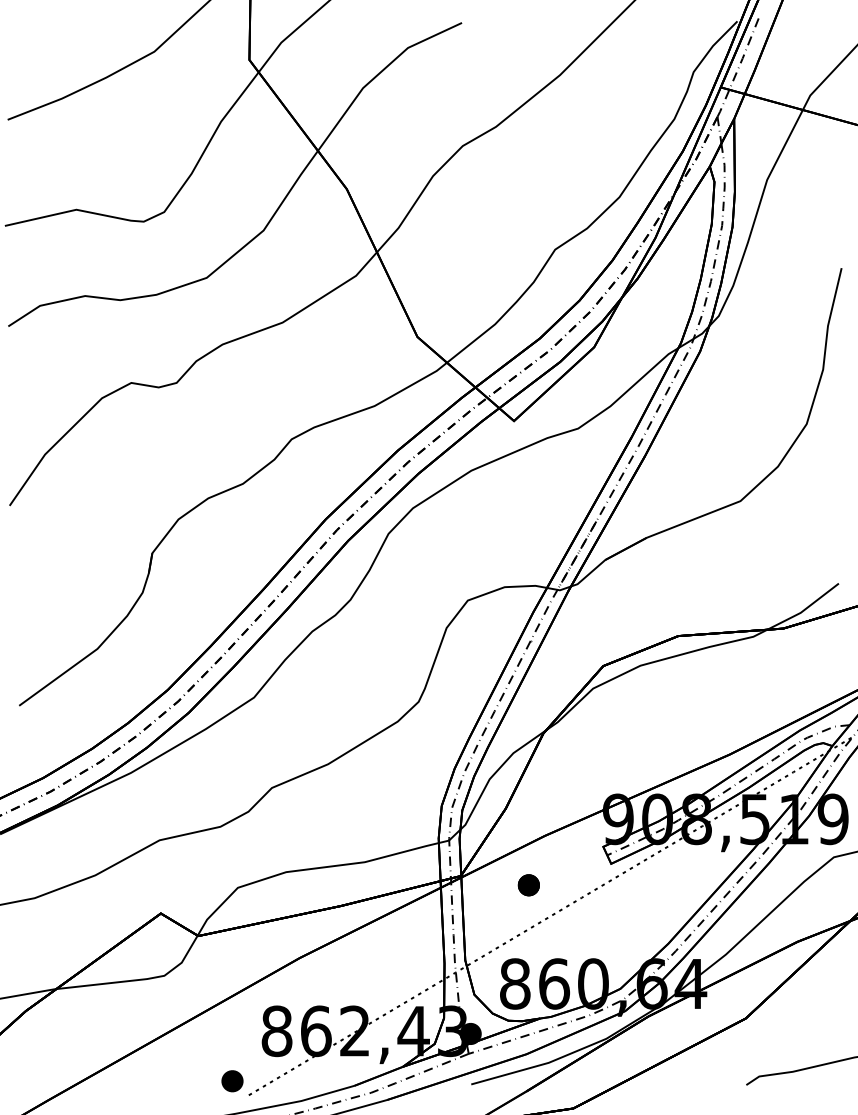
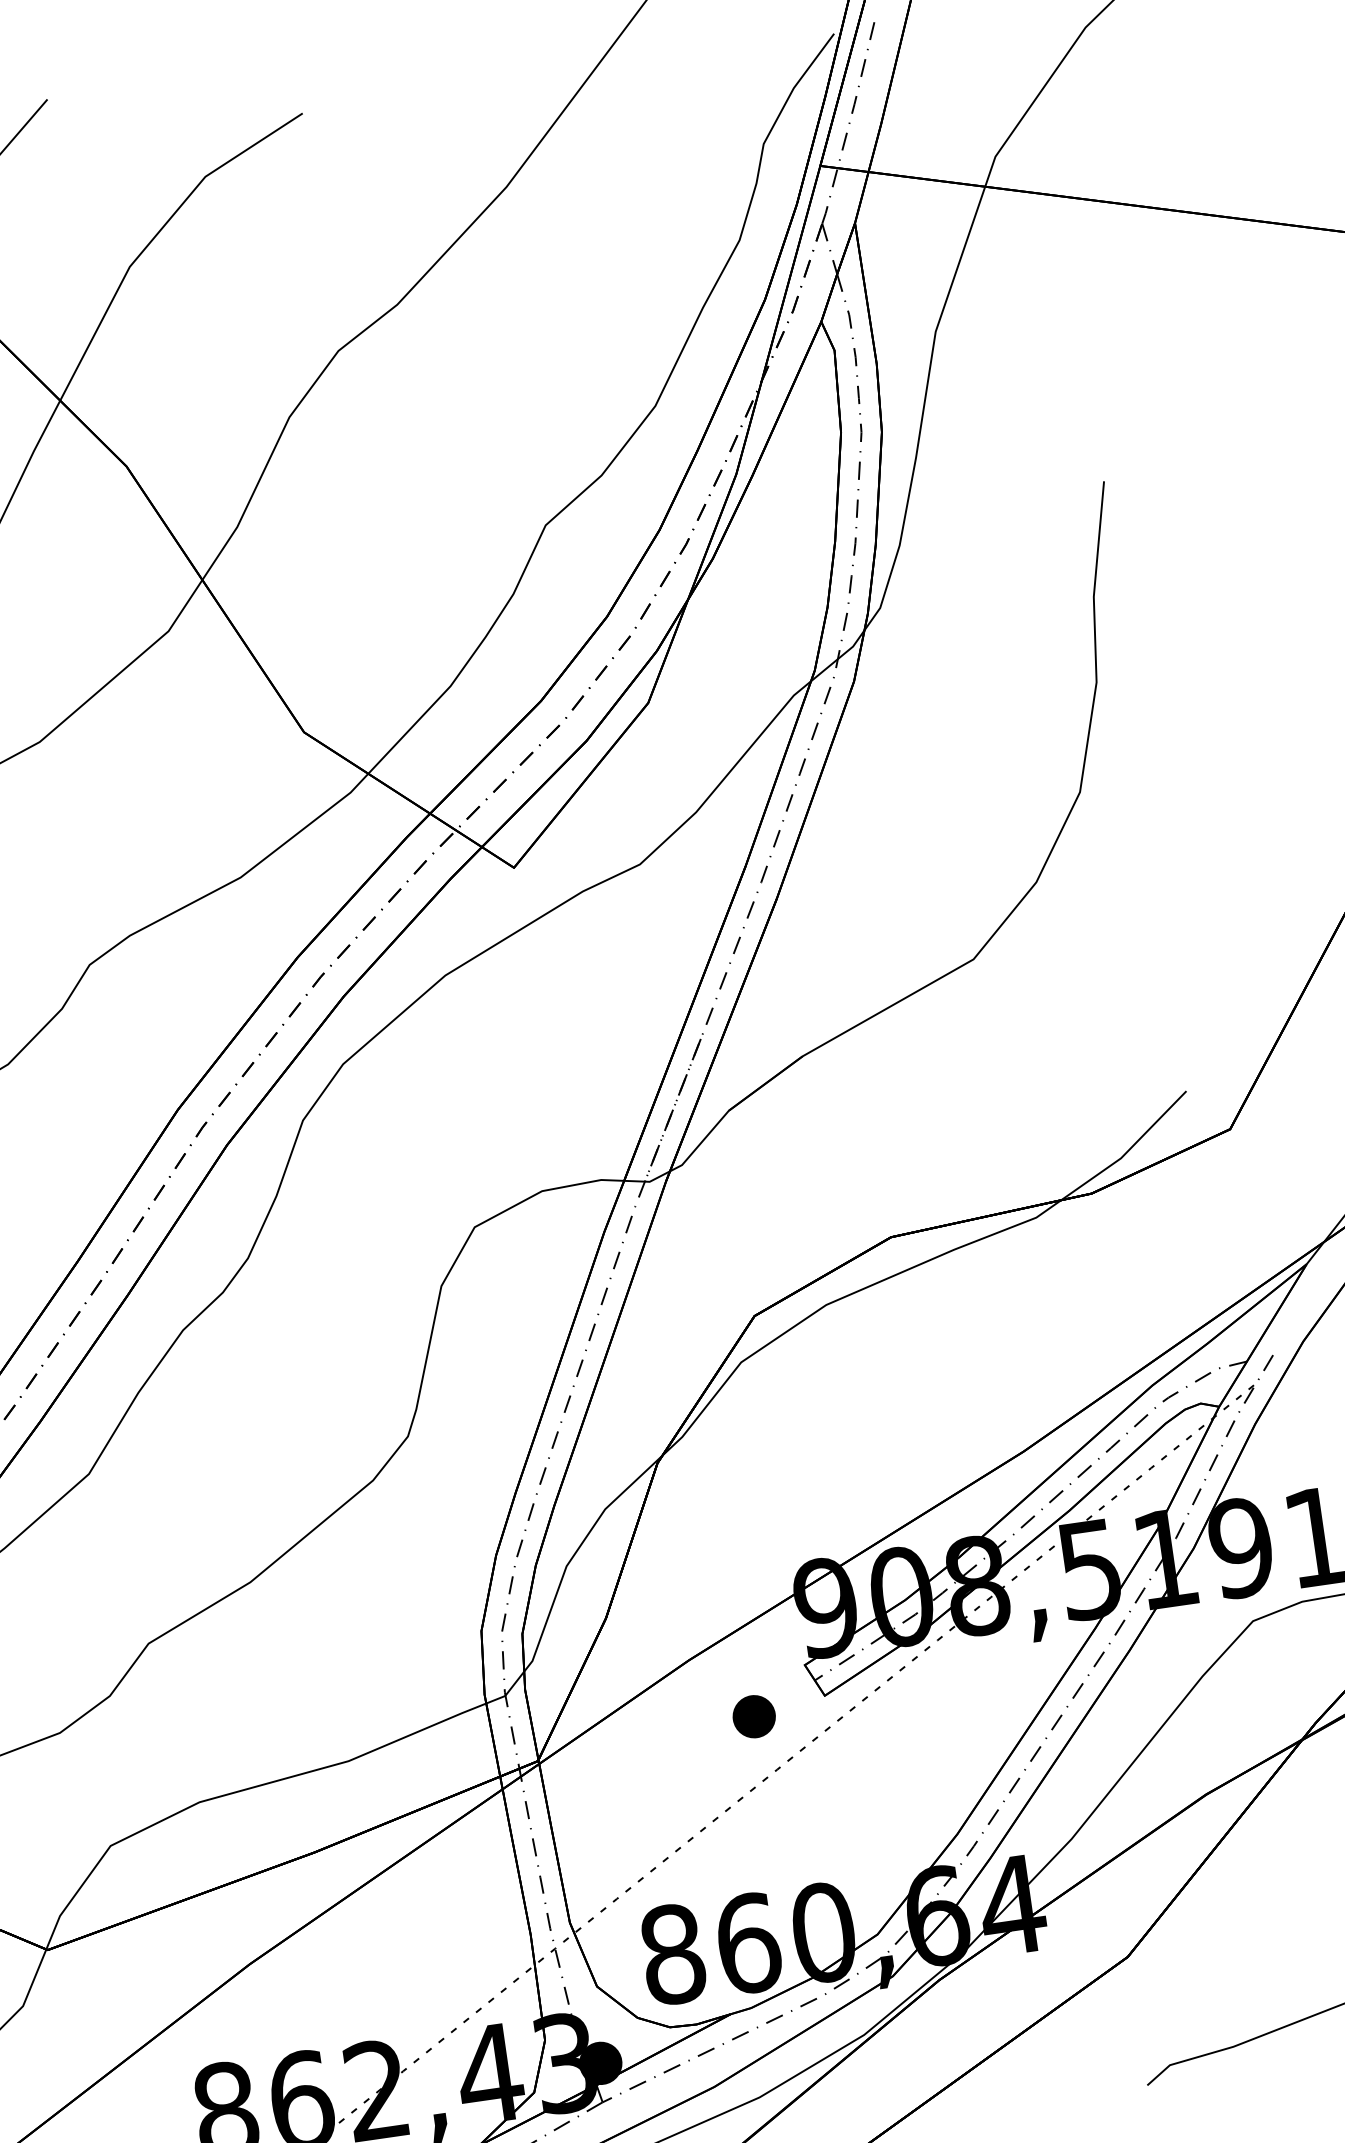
part: (528, 885) -> (753, 1717), moved

